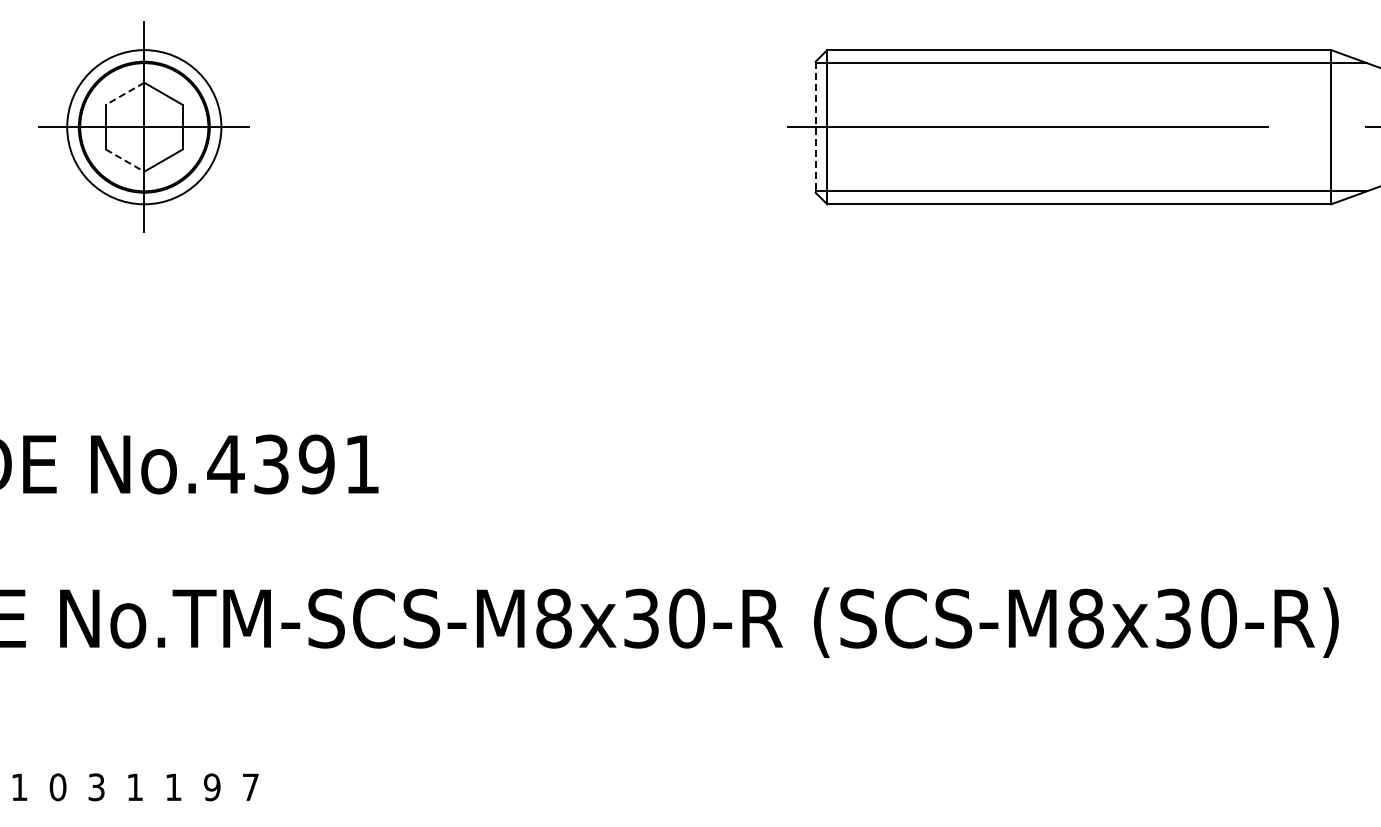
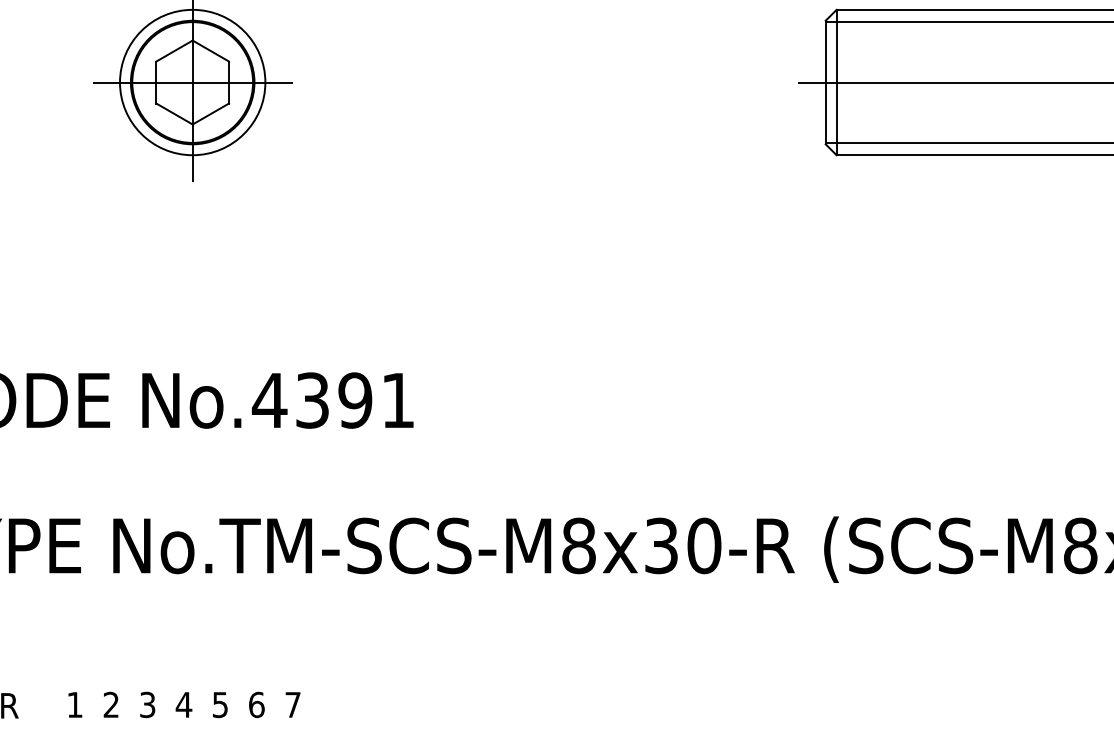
line: (124, 94) -> (174, 51), dashed -> solid
line: (815, 127) -> (825, 82), dashed -> solid
line: (125, 160) -> (174, 113), dashed -> solid
text: (134, 786) -> (183, 704), 1 -> 4
text: (57, 787) -> (110, 705), 0 -> 2
text: (173, 787) -> (220, 705), 1 -> 5
text: (211, 787) -> (256, 705), 9 -> 6

